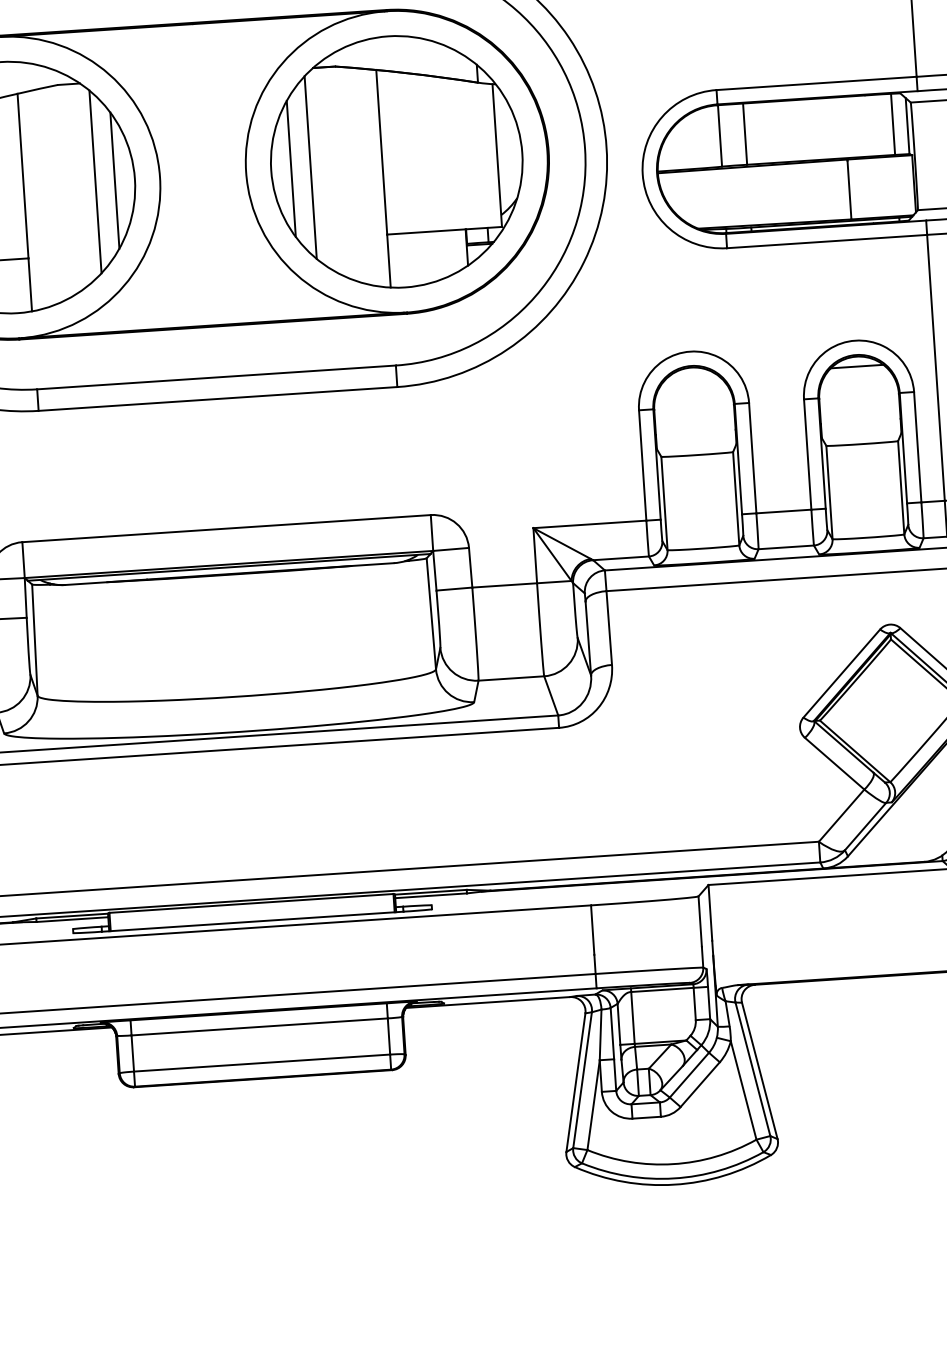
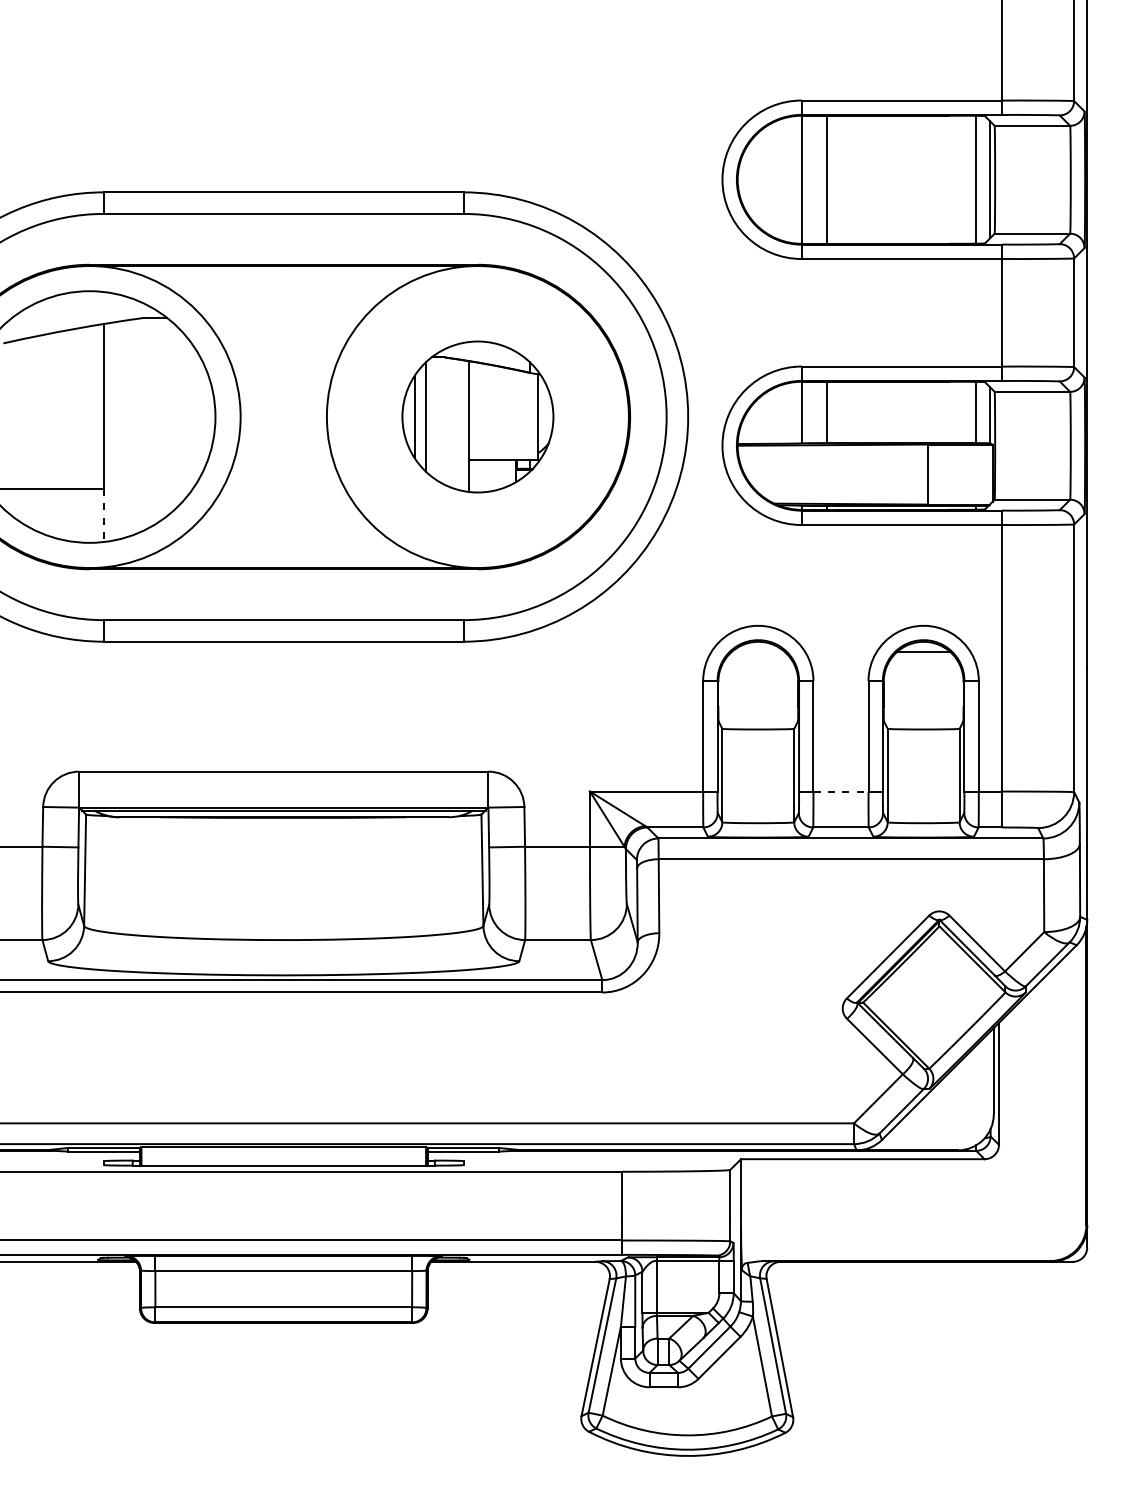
part: (396, 161) -> (477, 416), size x0.6
line: (114, 180) -> (195, 416), removed
line: (95, 181) -> (175, 416), removed
line: (30, 284) -> (104, 515), solid -> dashed
line: (783, 511) -> (840, 791), solid -> dashed

